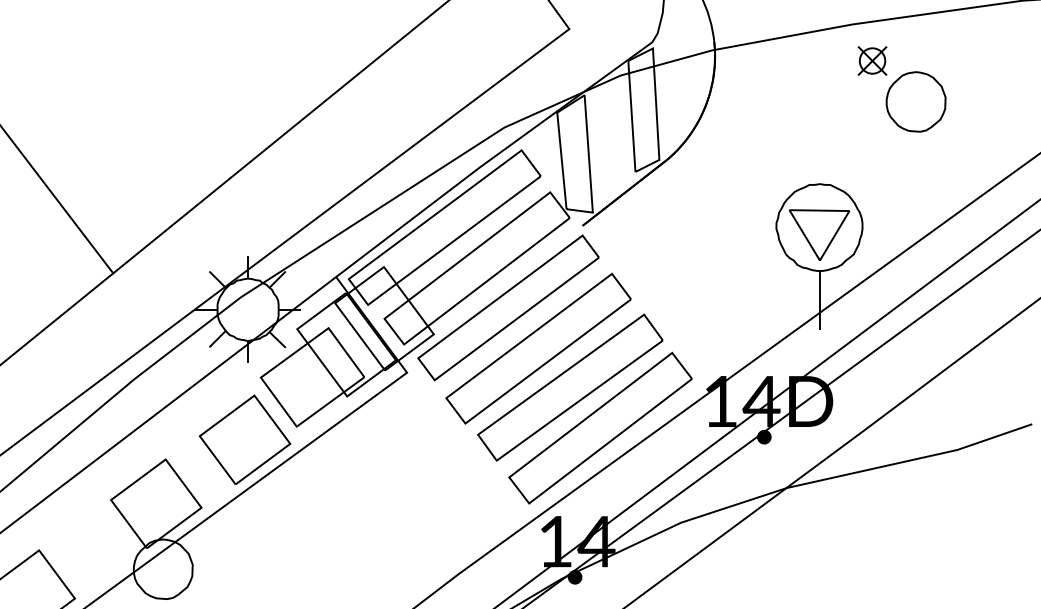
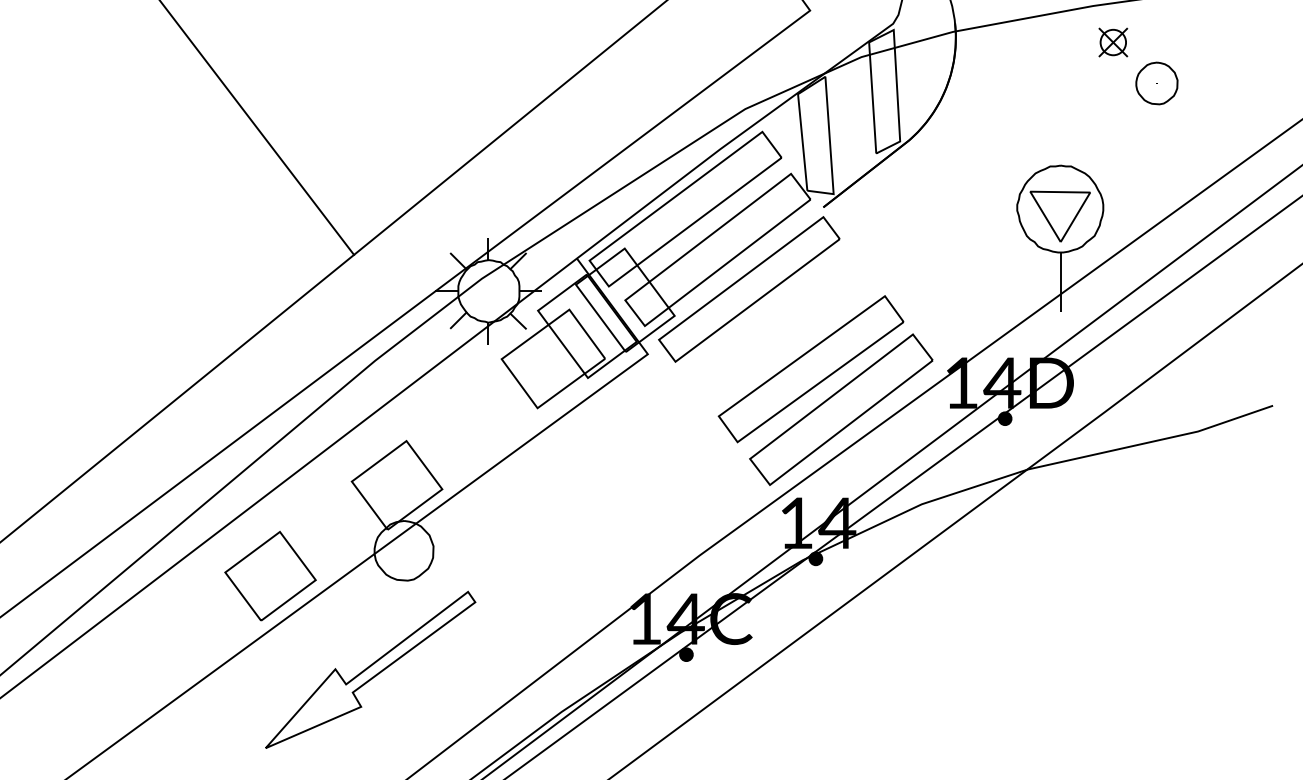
part: (915, 101) -> (1156, 83), size x0.7
part: (538, 348) -> (779, 330), removed
part: (244, 439) -> (485, 421), removed

